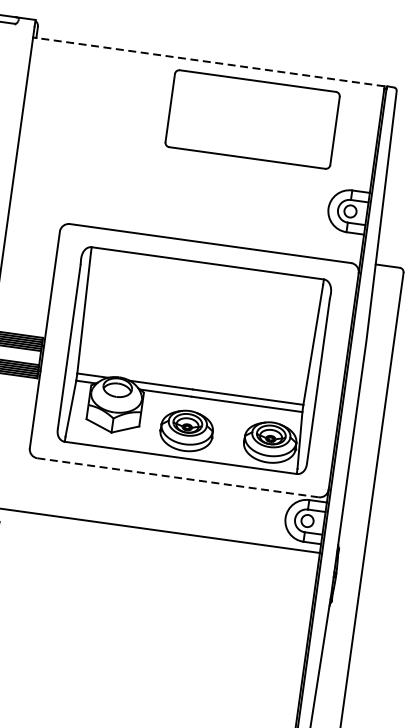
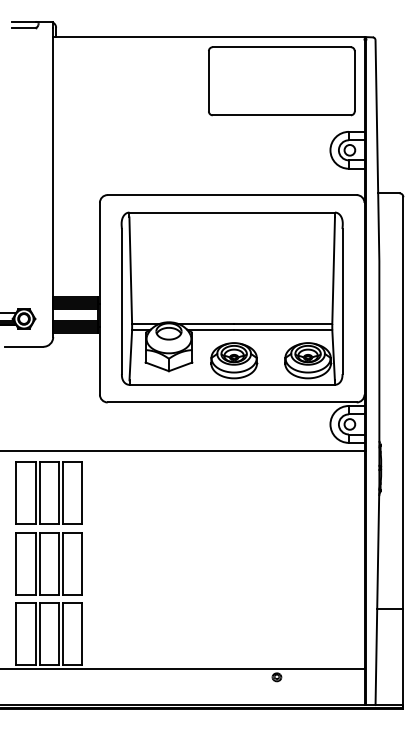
line: (209, 62) -> (209, 37), dashed -> solid
part: (252, 119) -> (281, 81), moved
line: (178, 477) -> (232, 402), dashed -> solid

